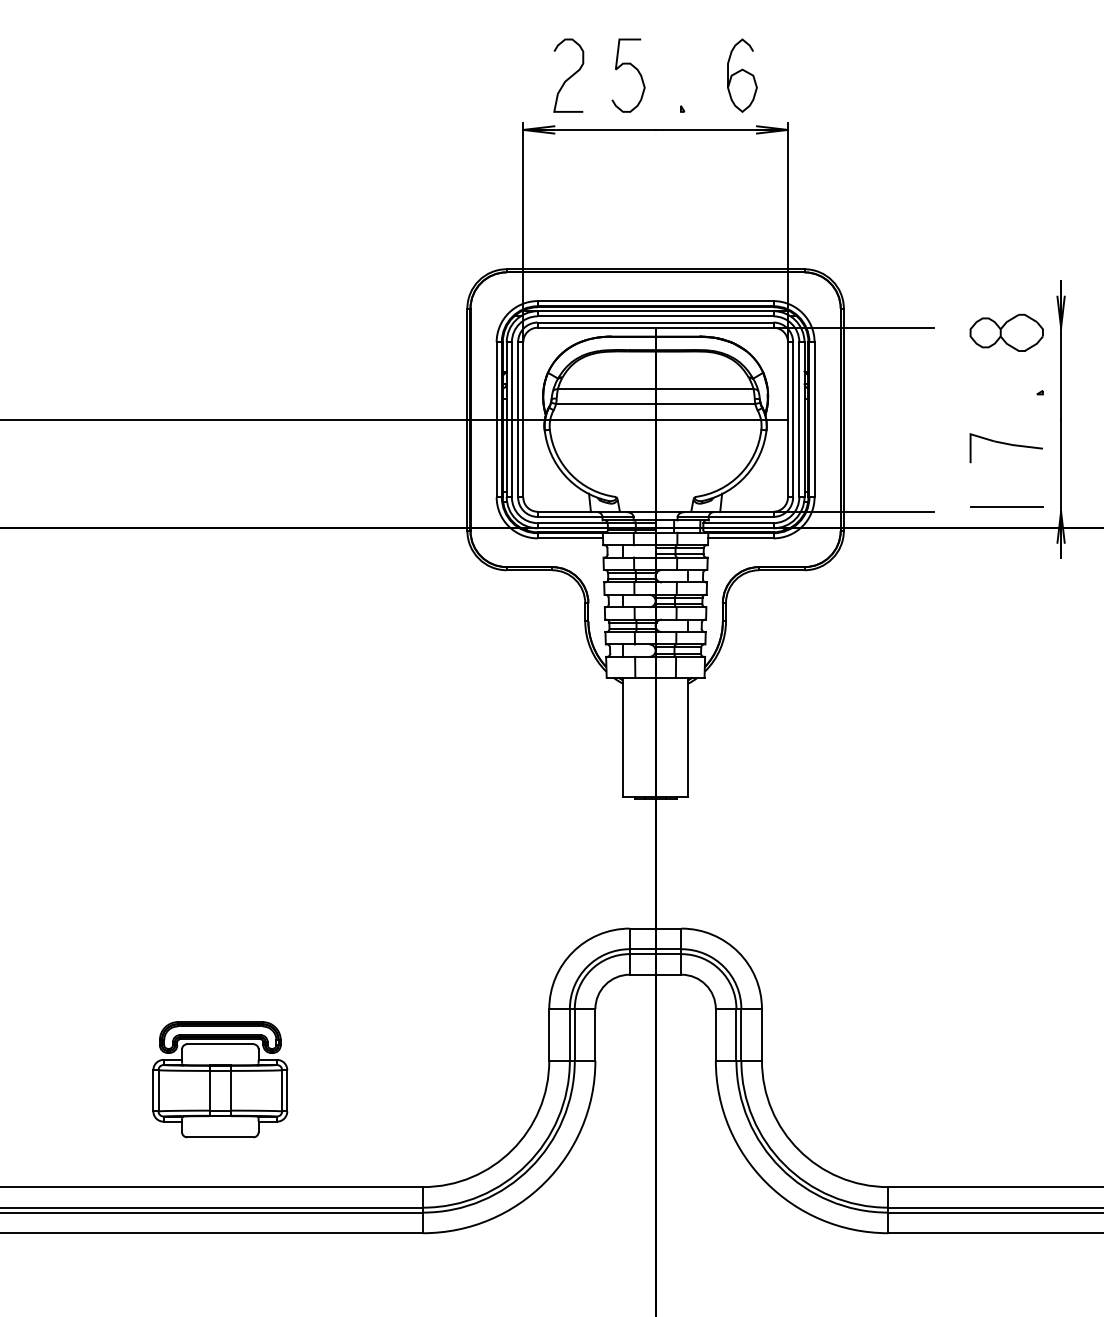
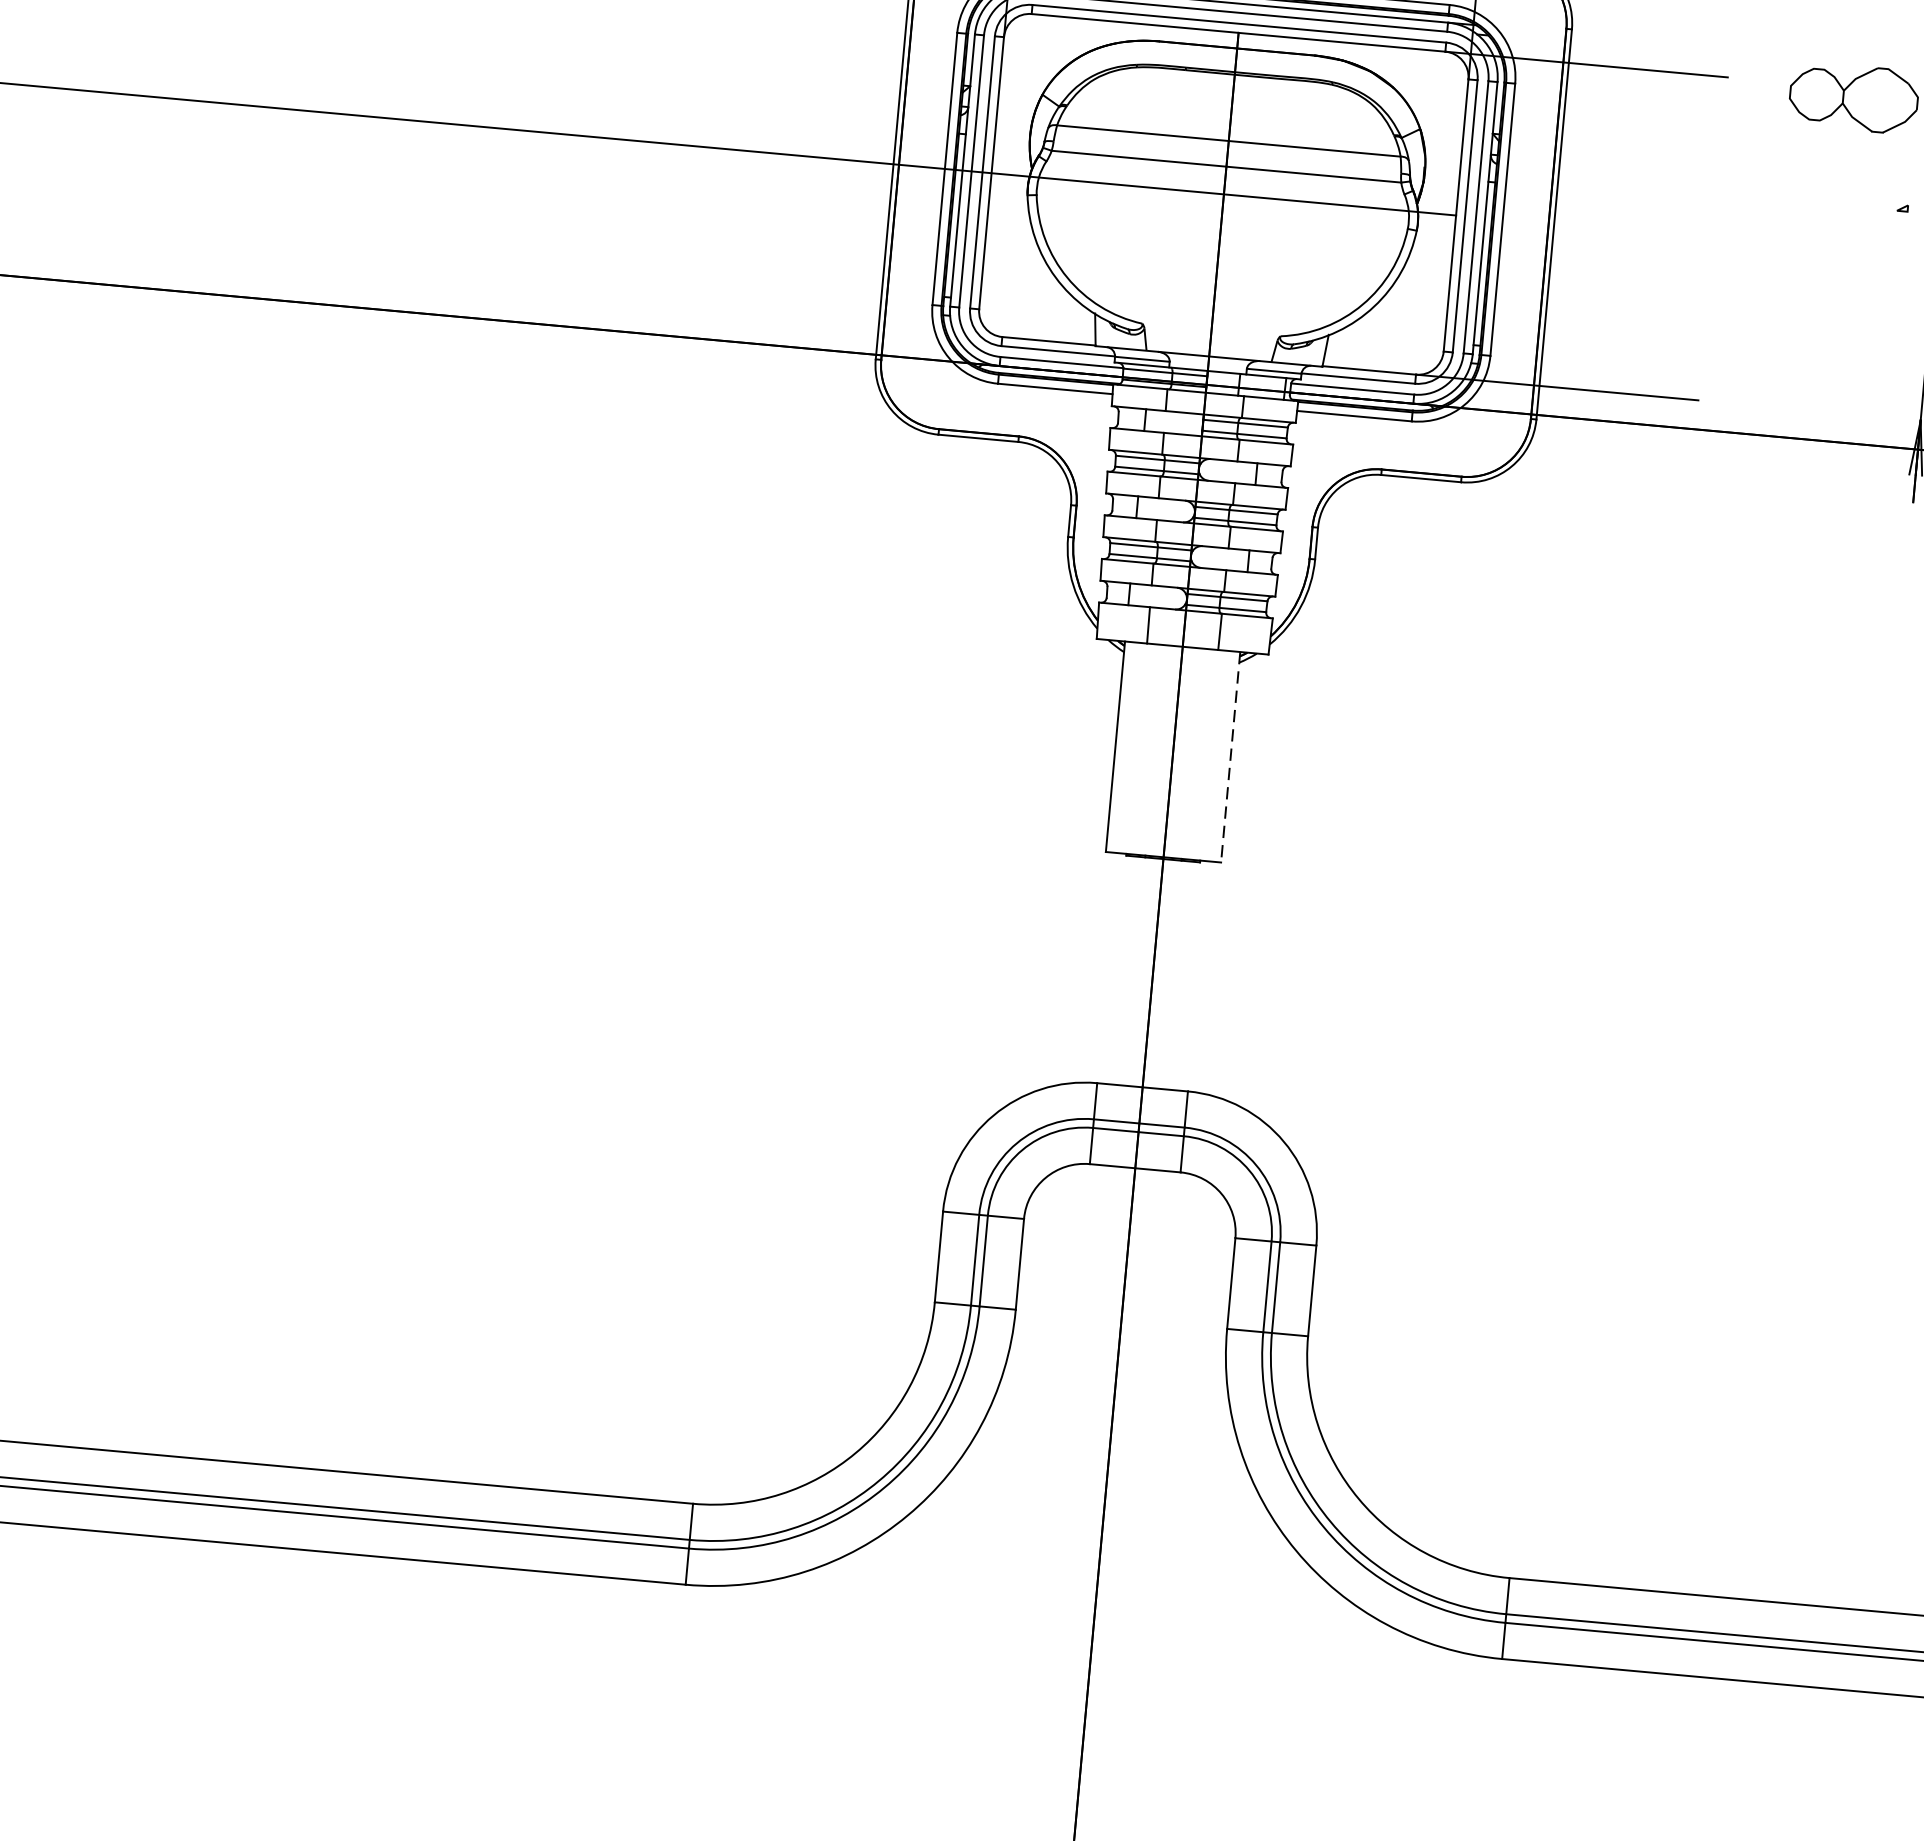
part: (1005, 448) -> (1833, 300), removed
line: (1006, 506) -> (1825, 402), removed
line: (688, 737) -> (1230, 757), solid -> dashed
part: (220, 1079) -> (354, 1282), removed

